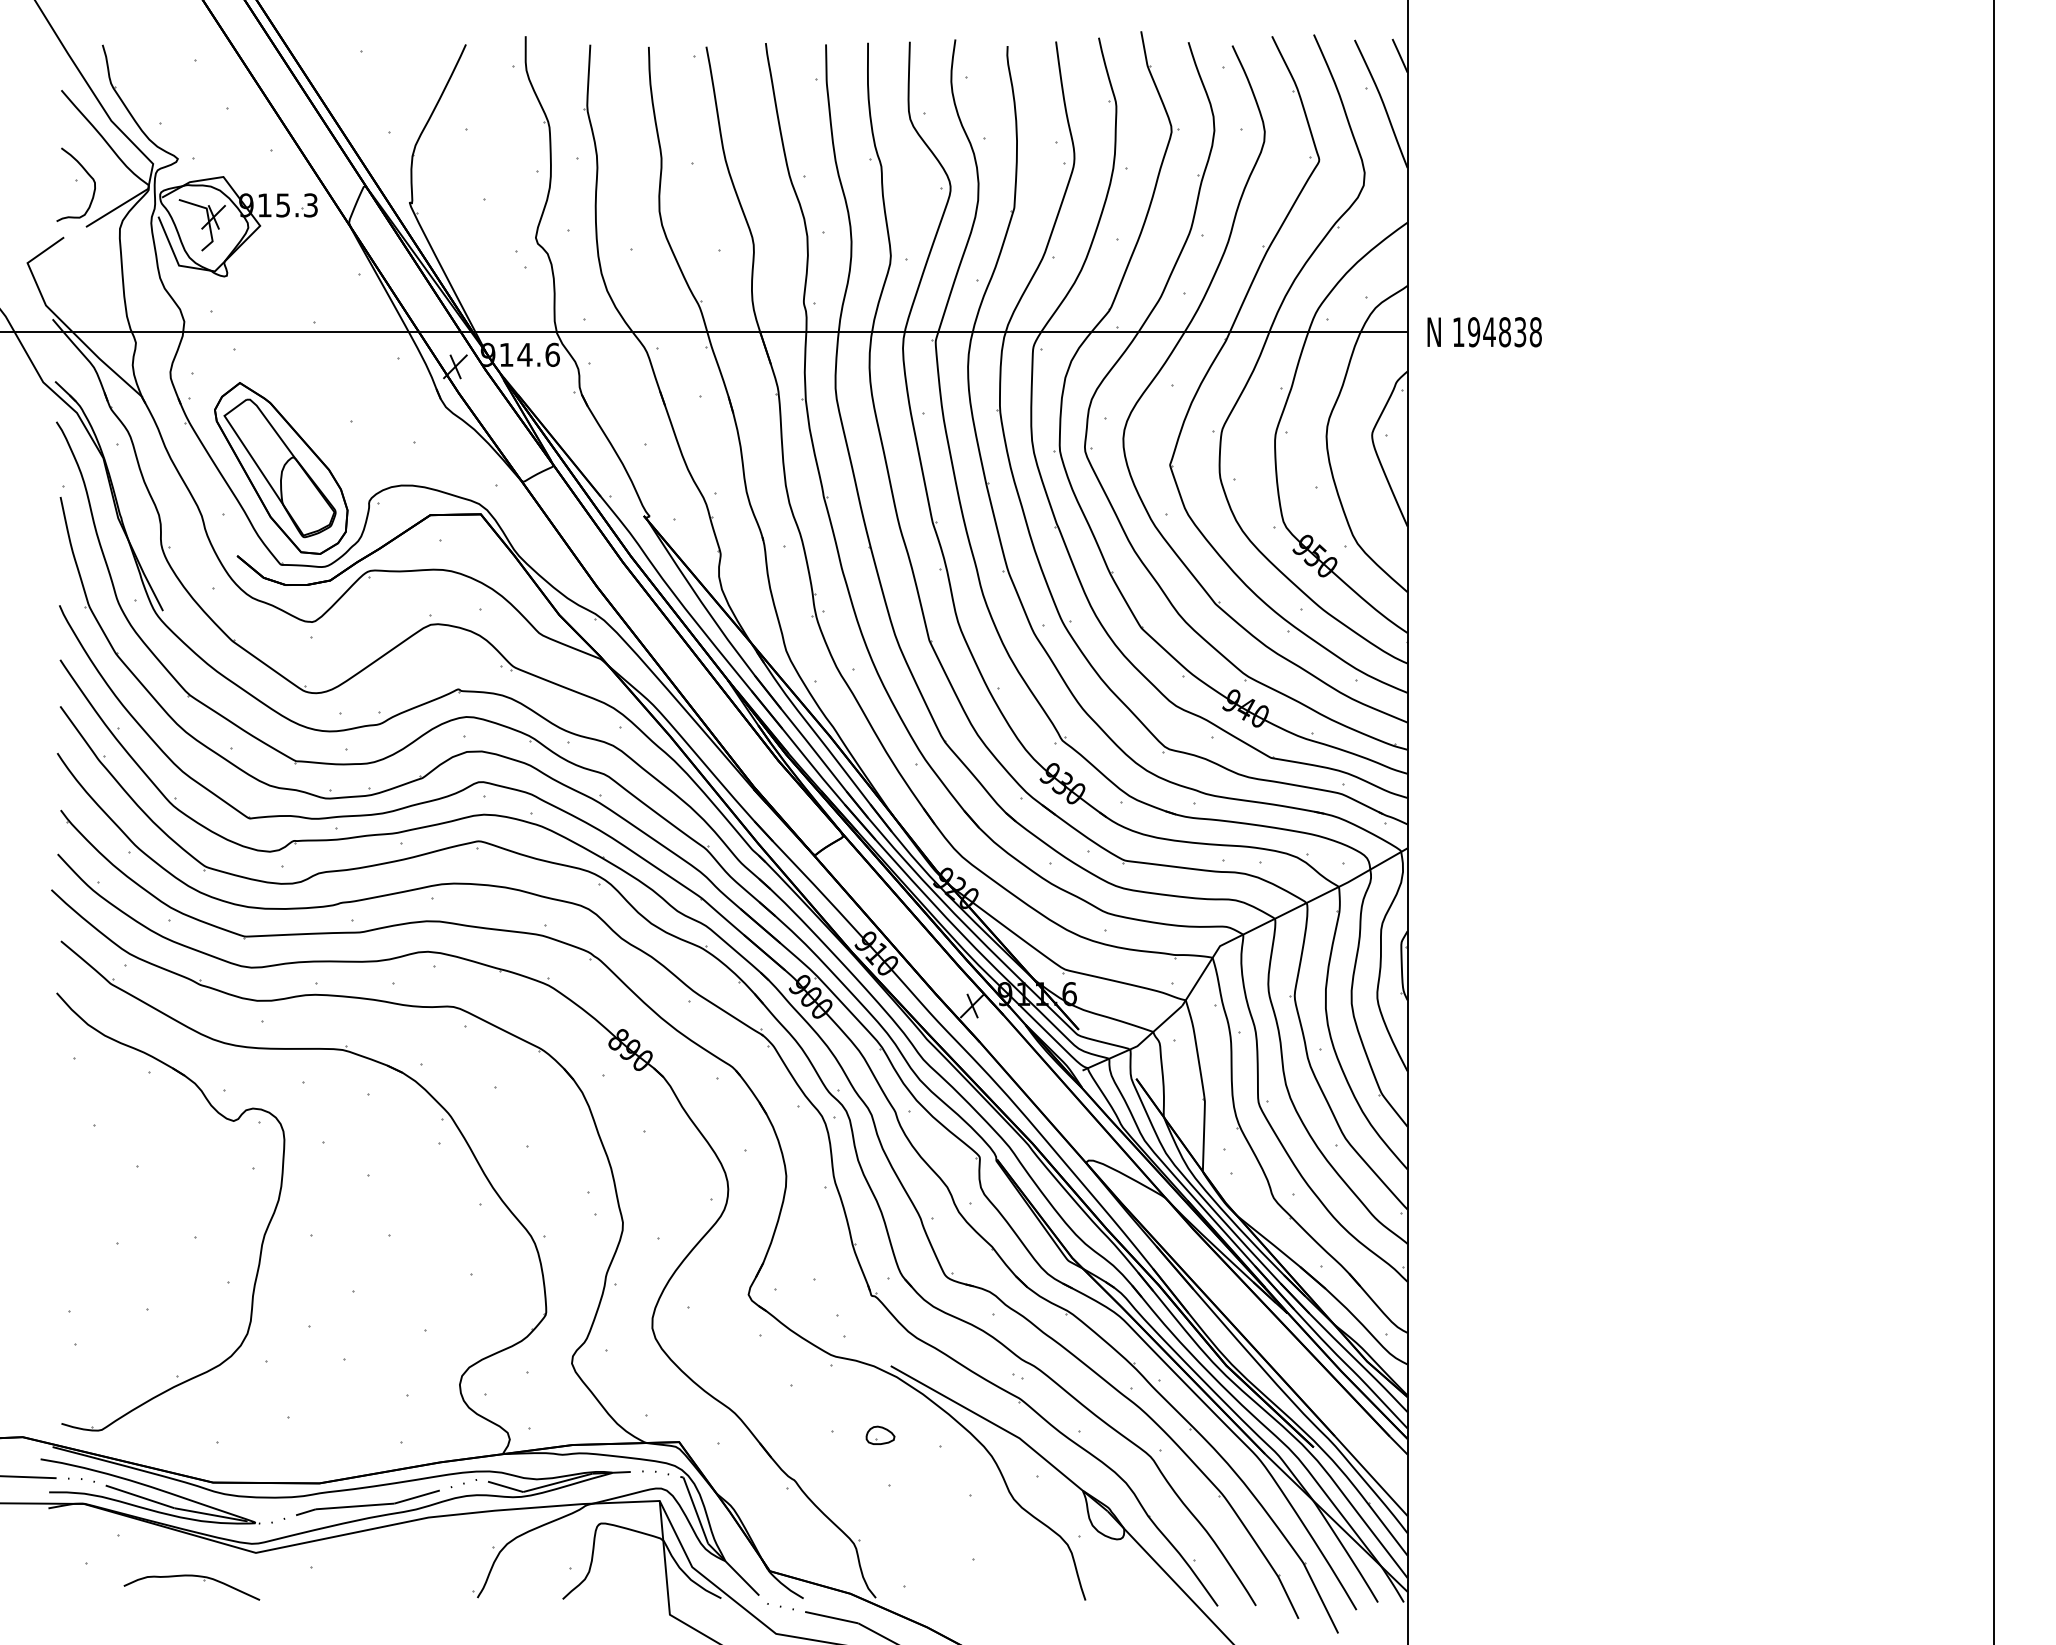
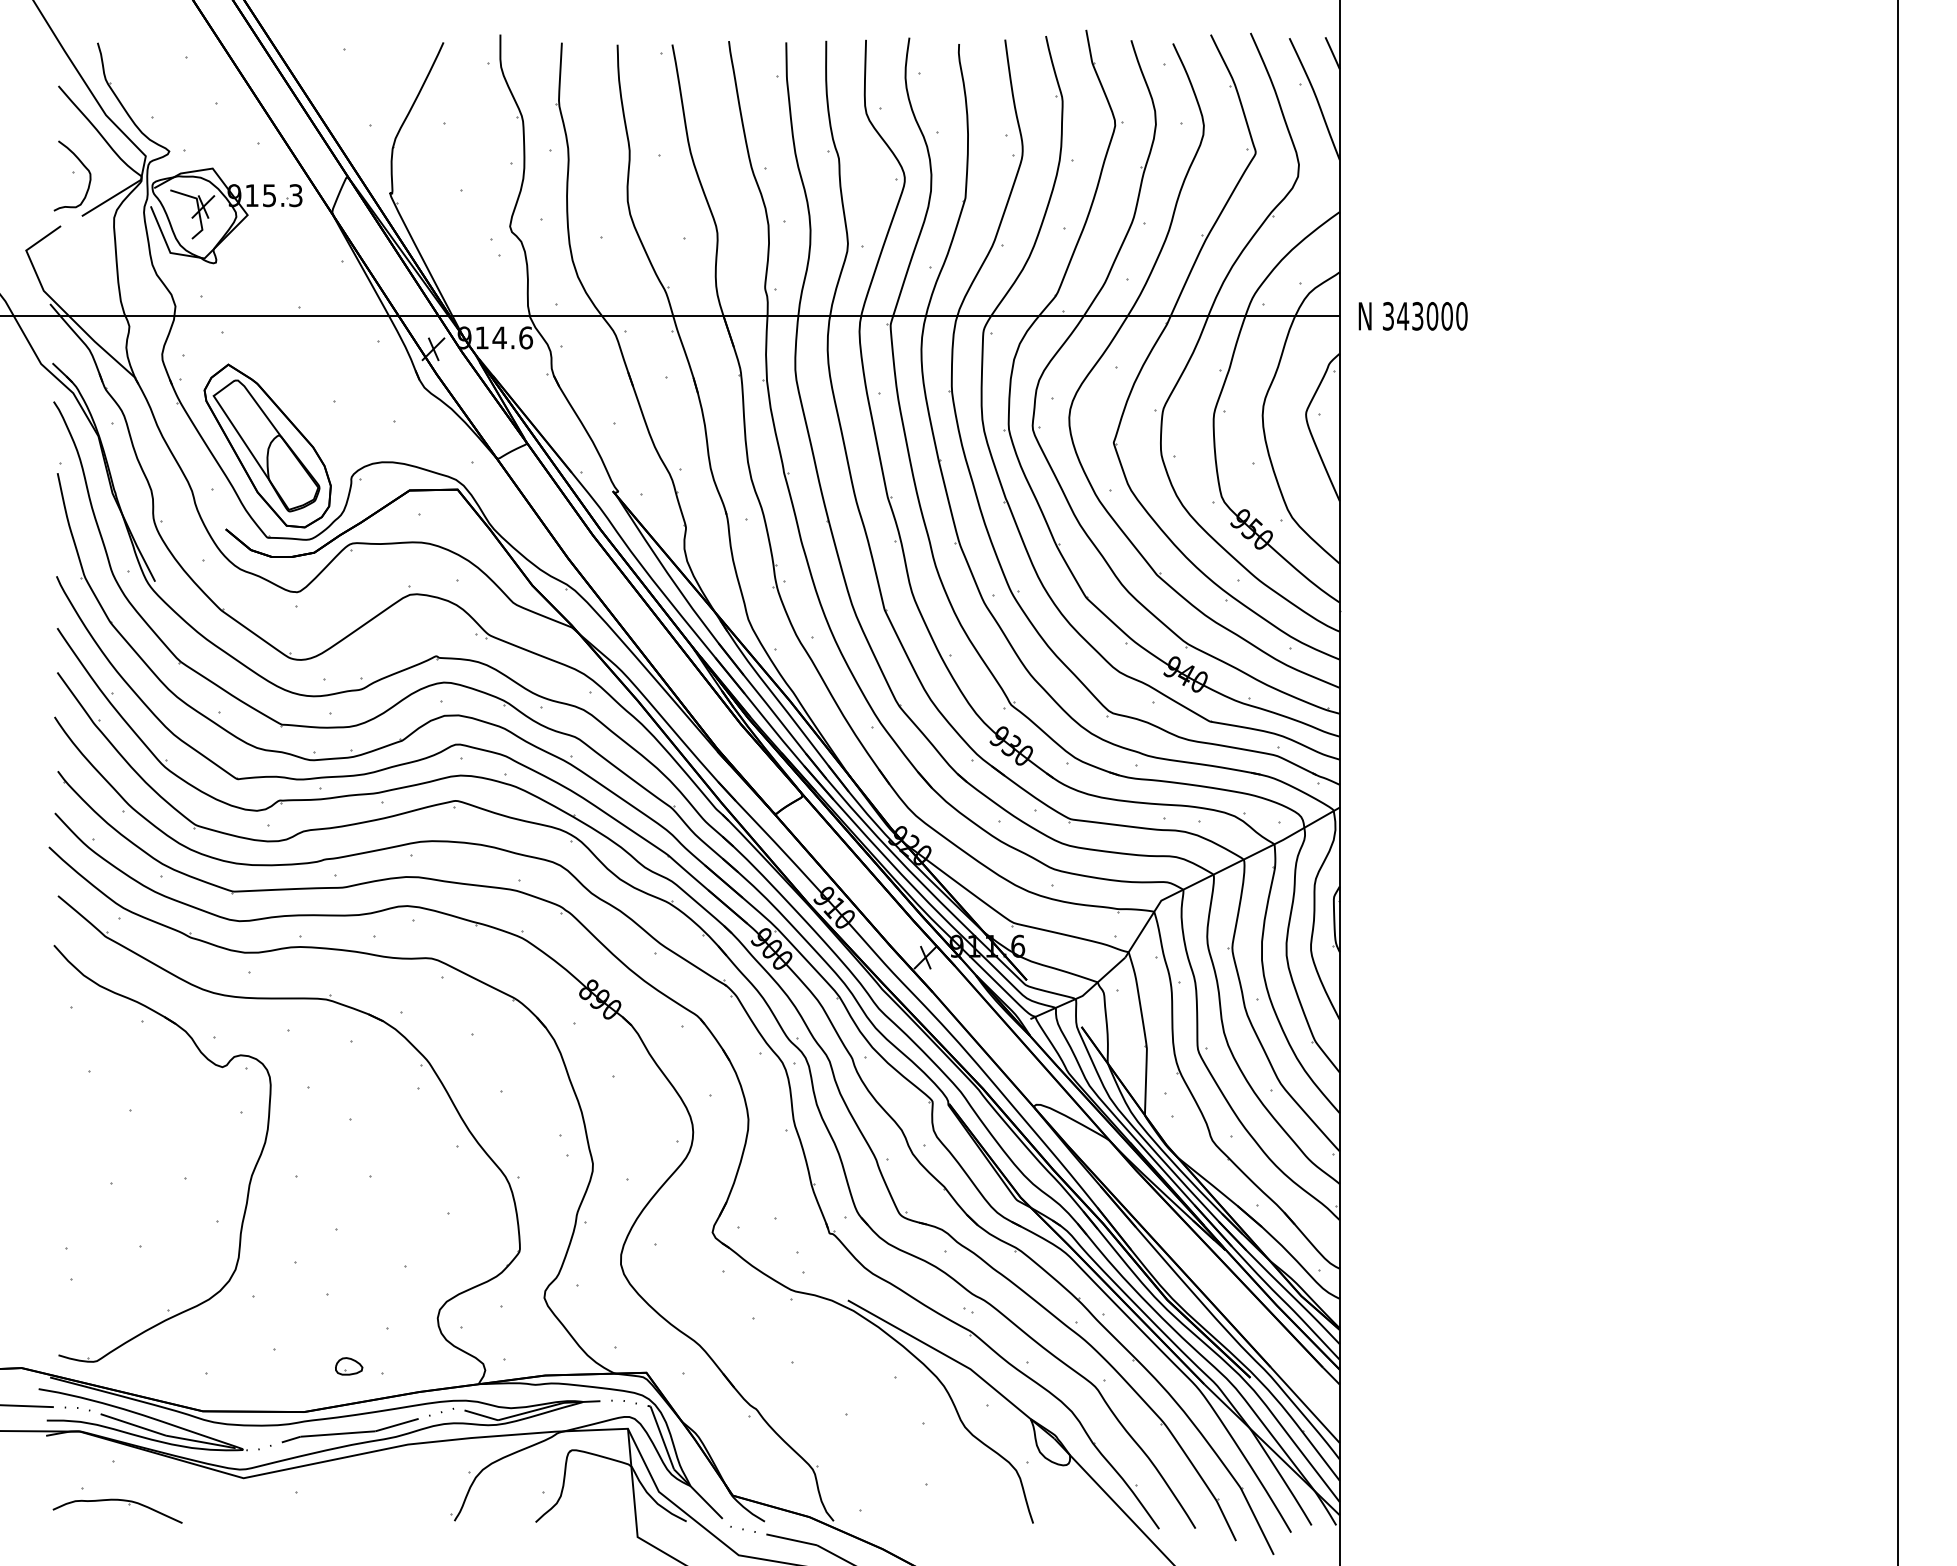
text: (1497, 331) -> (1425, 315), 194838 -> 343000
part: (880, 1435) -> (349, 1366), moved
part: (191, 1576) -> (117, 1500), moved

